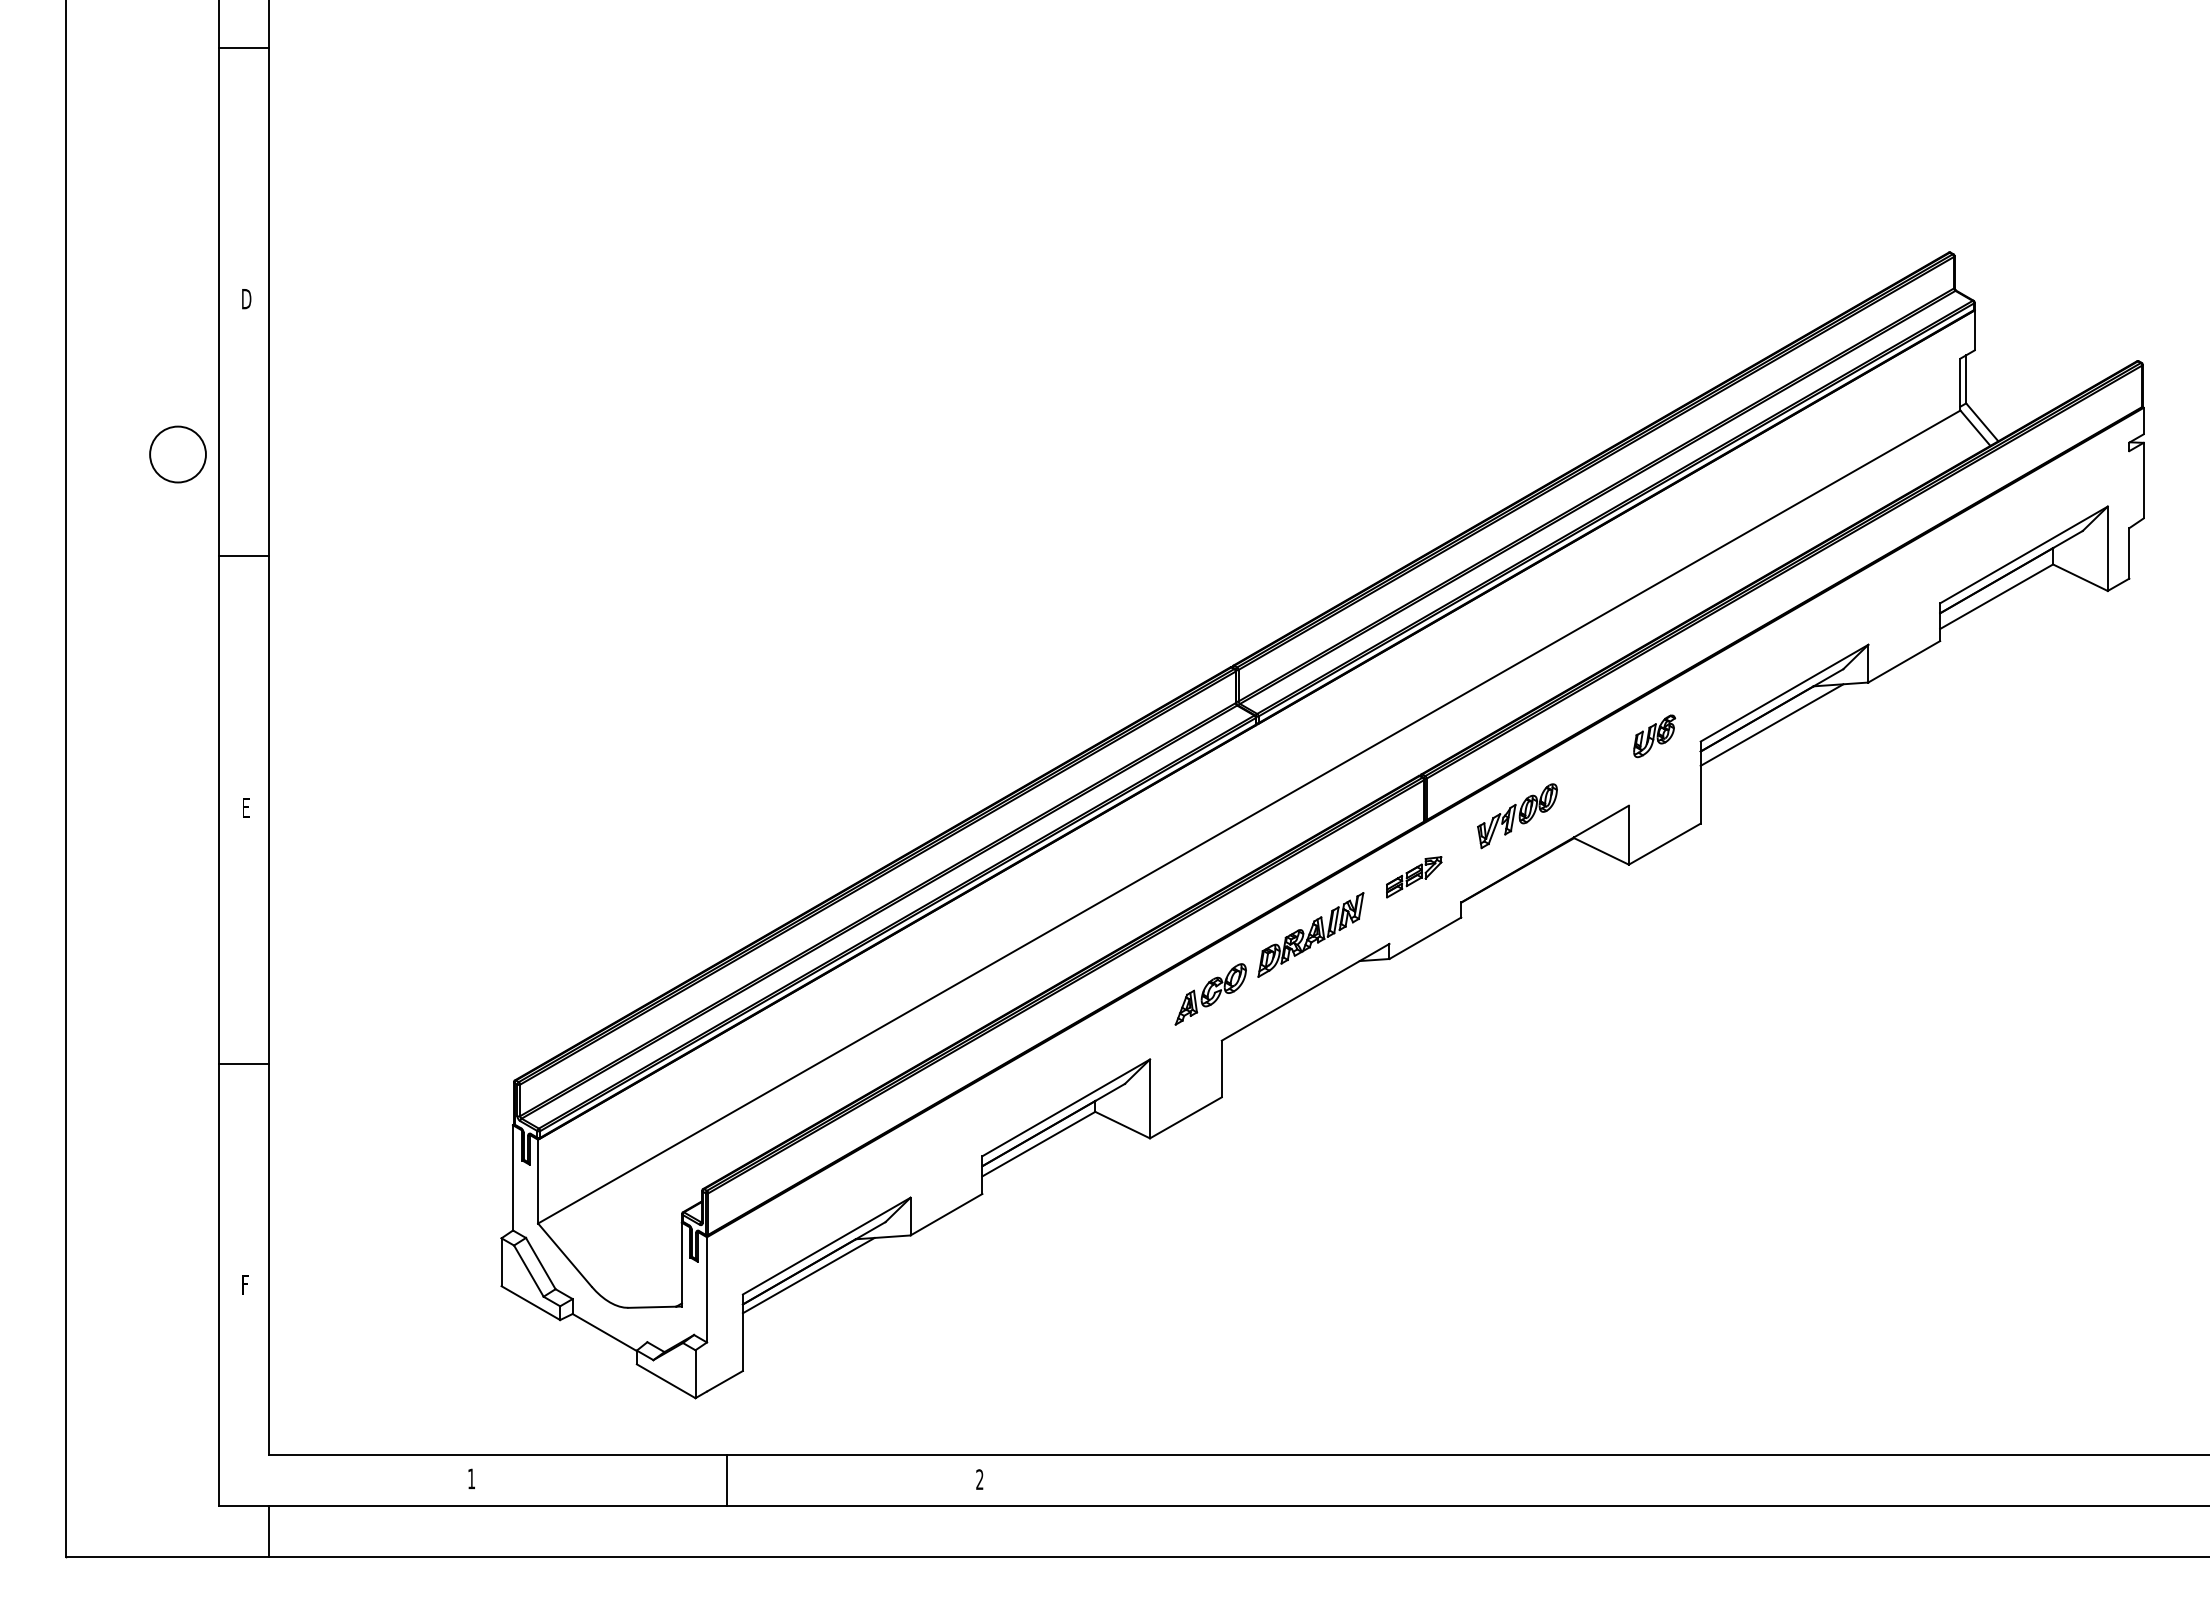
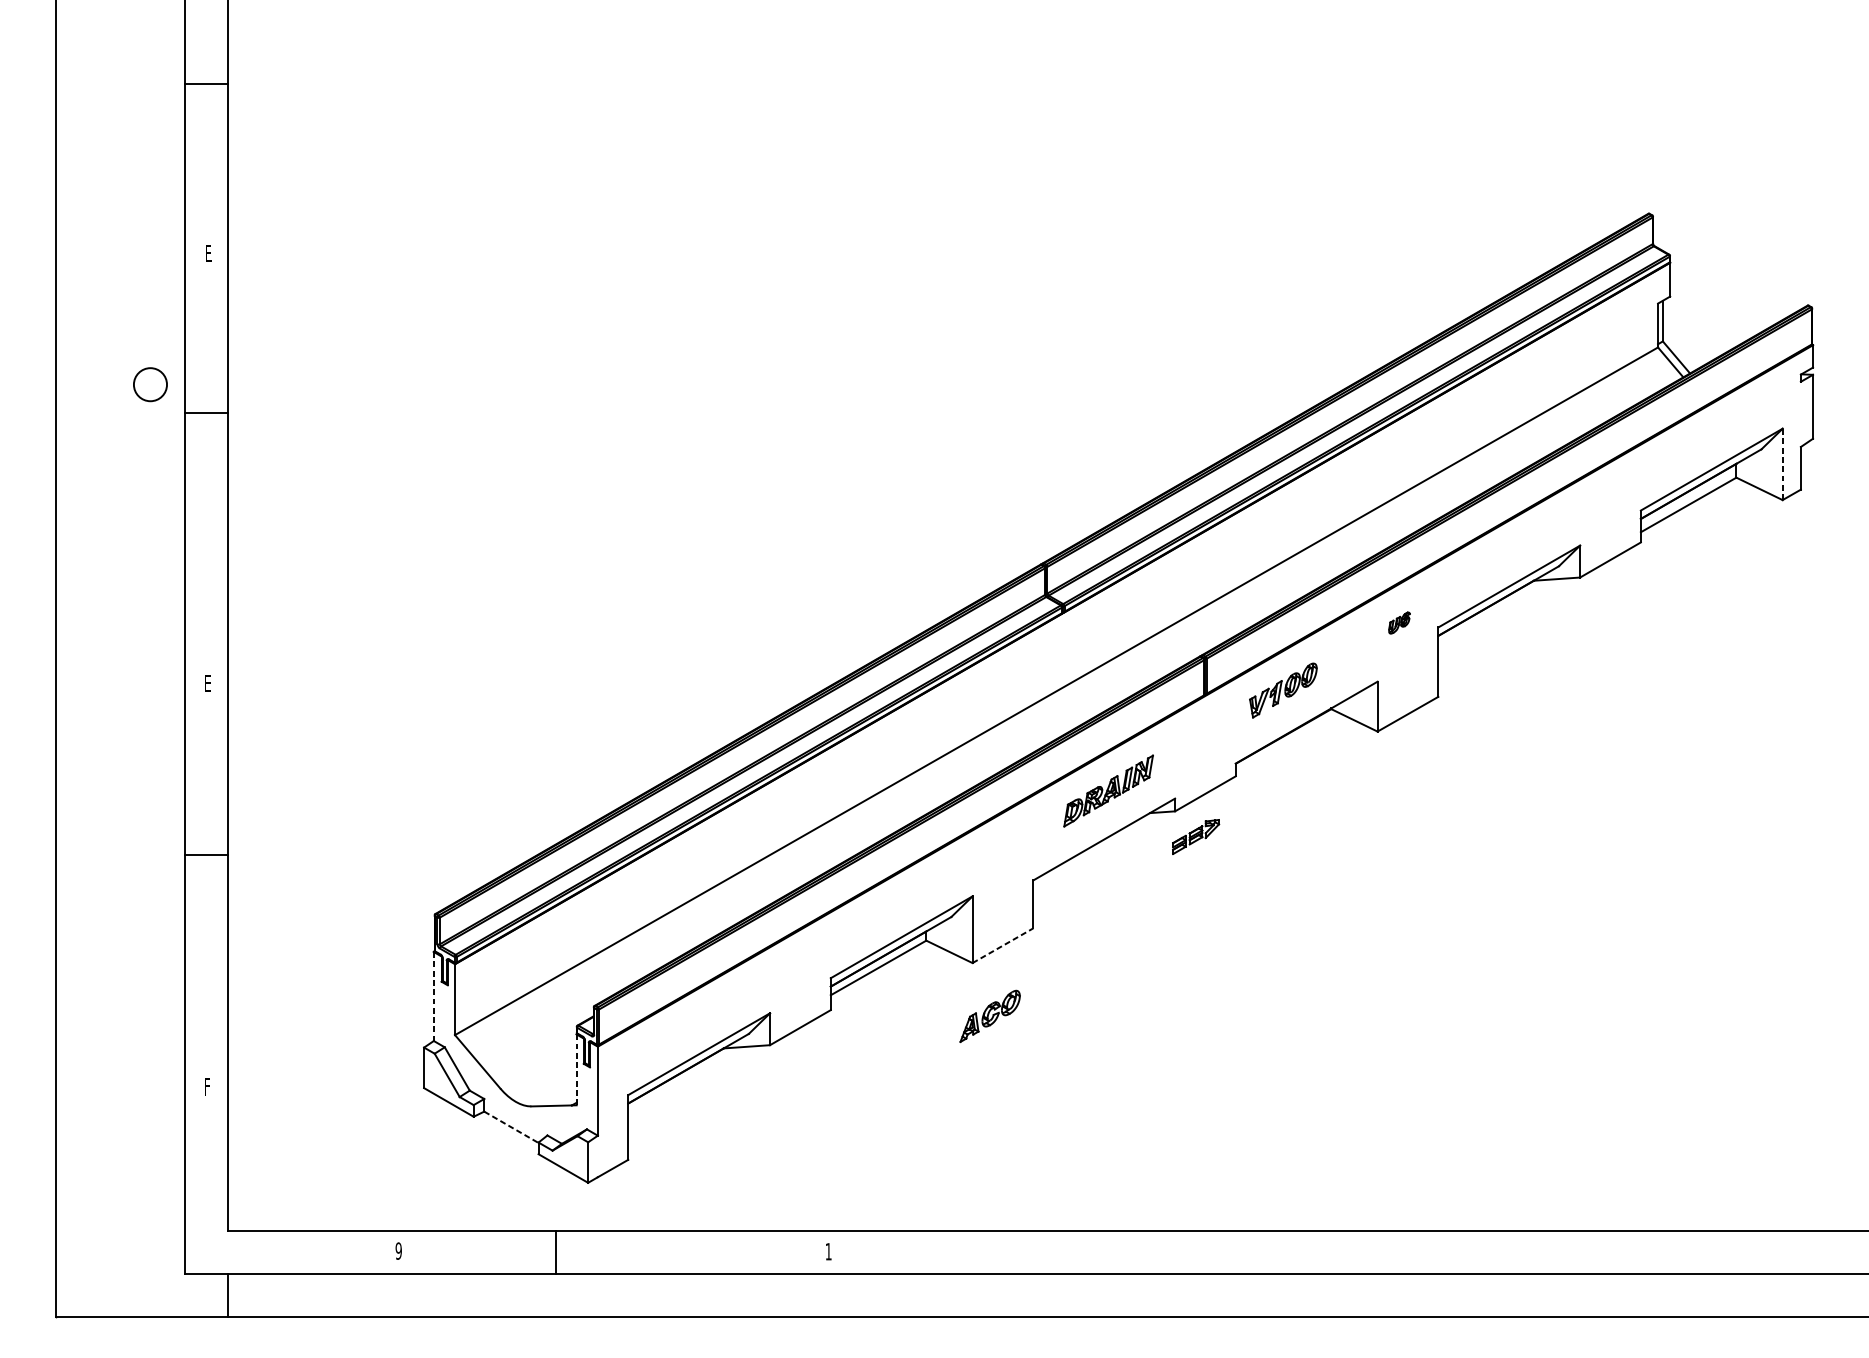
line: (243, 48) -> (205, 84), moved
text: (246, 299) -> (208, 253), D -> E
circle: (177, 454) -> (150, 384), size x0.7
line: (2107, 548) -> (1782, 464), solid -> dashed
line: (243, 556) -> (205, 413), moved
line: (1771, 724) -> (1498, 613), removed
part: (1654, 736) -> (1399, 623), size x0.6
part: (1414, 877) -> (1196, 837), moved
part: (1210, 994) -> (989, 1016), moved
line: (243, 1064) -> (205, 854), moved
line: (1186, 1117) -> (1003, 945), solid -> dashed
line: (513, 1177) -> (434, 996), solid -> dashed
line: (681, 1264) -> (576, 1069), solid -> dashed
line: (808, 1275) -> (683, 1079), removed
line: (605, 1332) -> (512, 1127), solid -> dashed
text: (471, 1478) -> (398, 1250), 1 -> 9
text: (979, 1479) -> (828, 1251), 2 -> 1
line: (726, 1480) -> (556, 1252), moved

